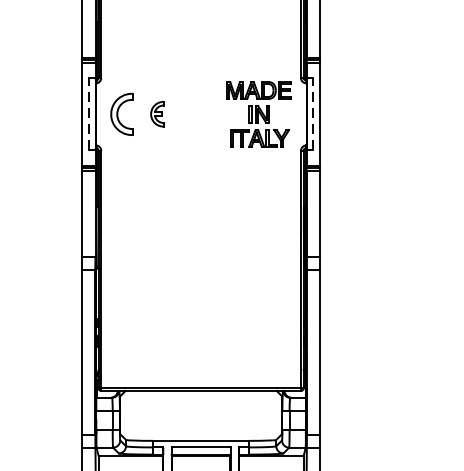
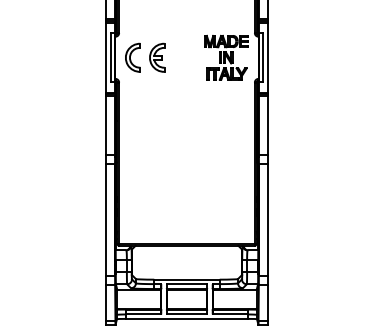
line: (88, 113) -> (110, 57), dashed -> solid
part: (157, 113) -> (157, 57), size x1.67
line: (313, 113) -> (263, 57), dashed -> solid

